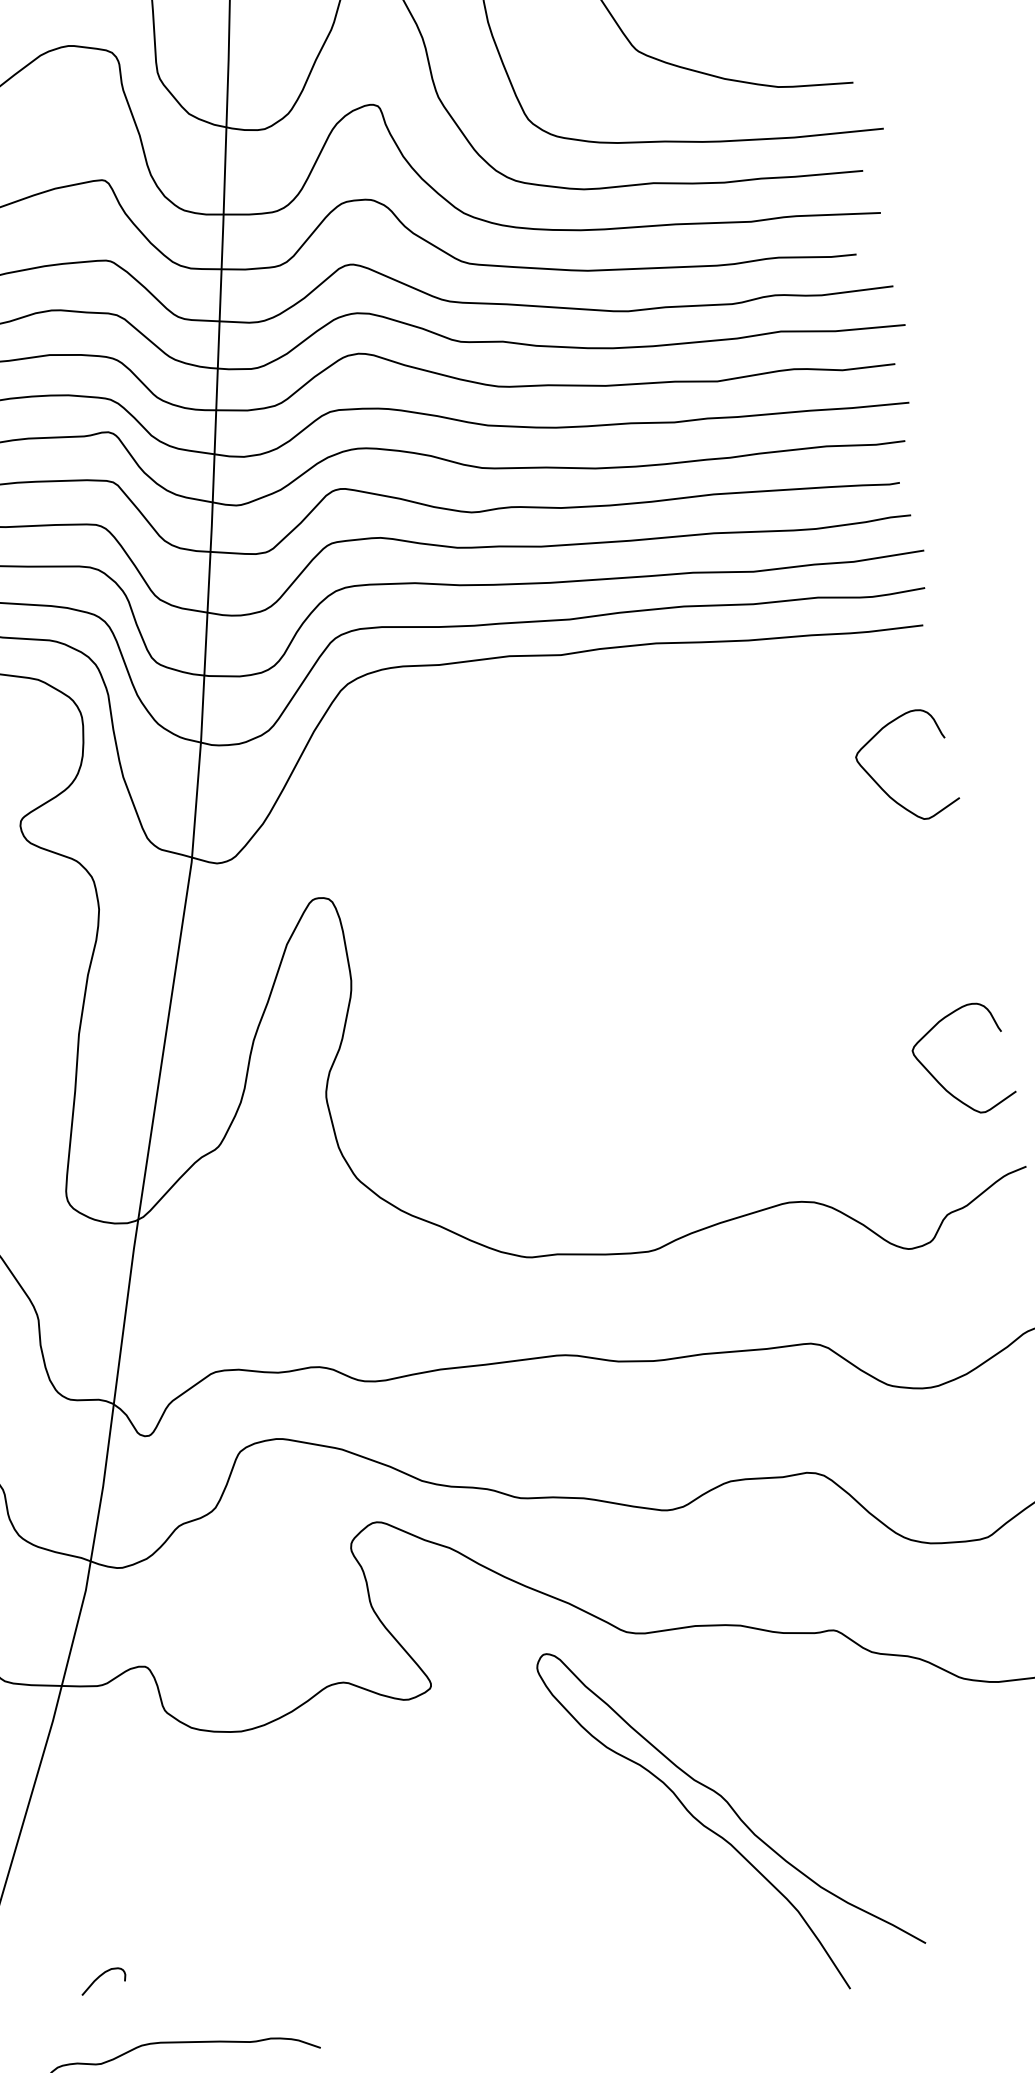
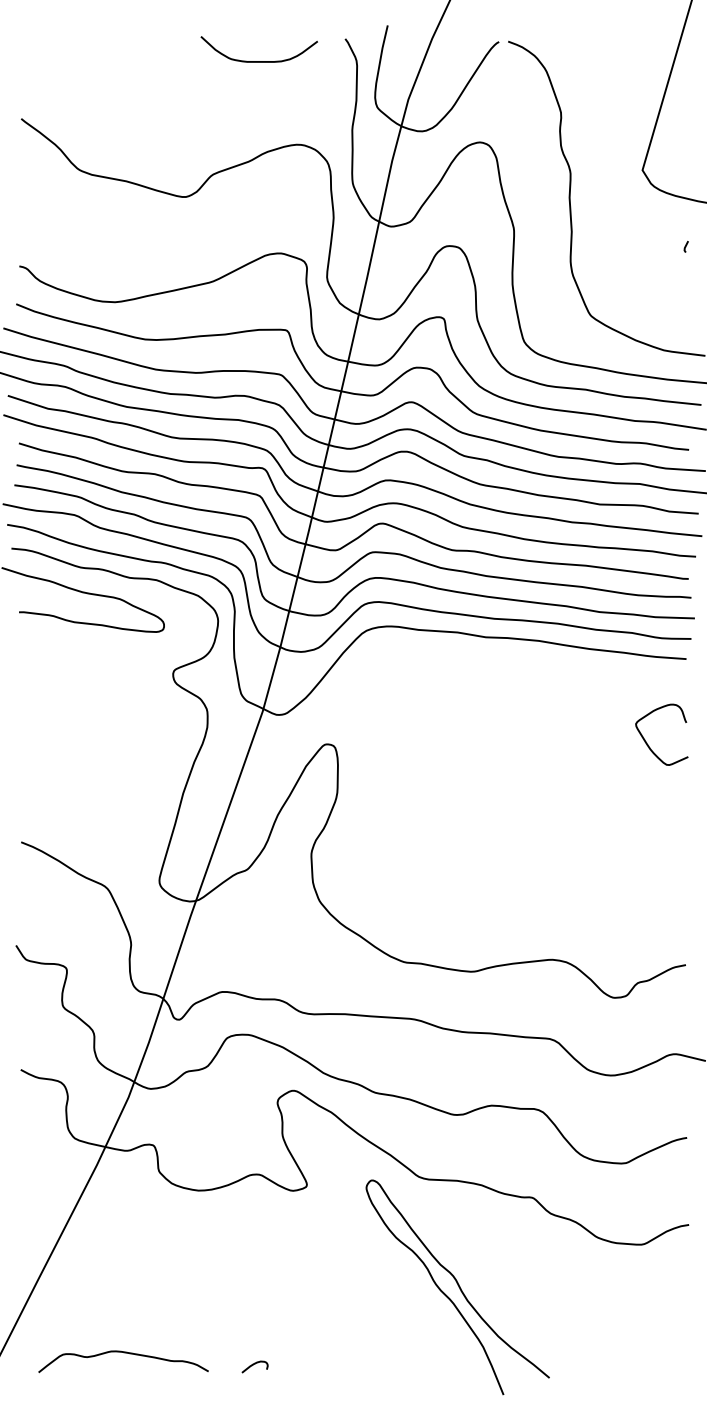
curve: (941, 1082) -> (648, 910), removed
curve: (99, 1978) -> (253, 1365), moved

